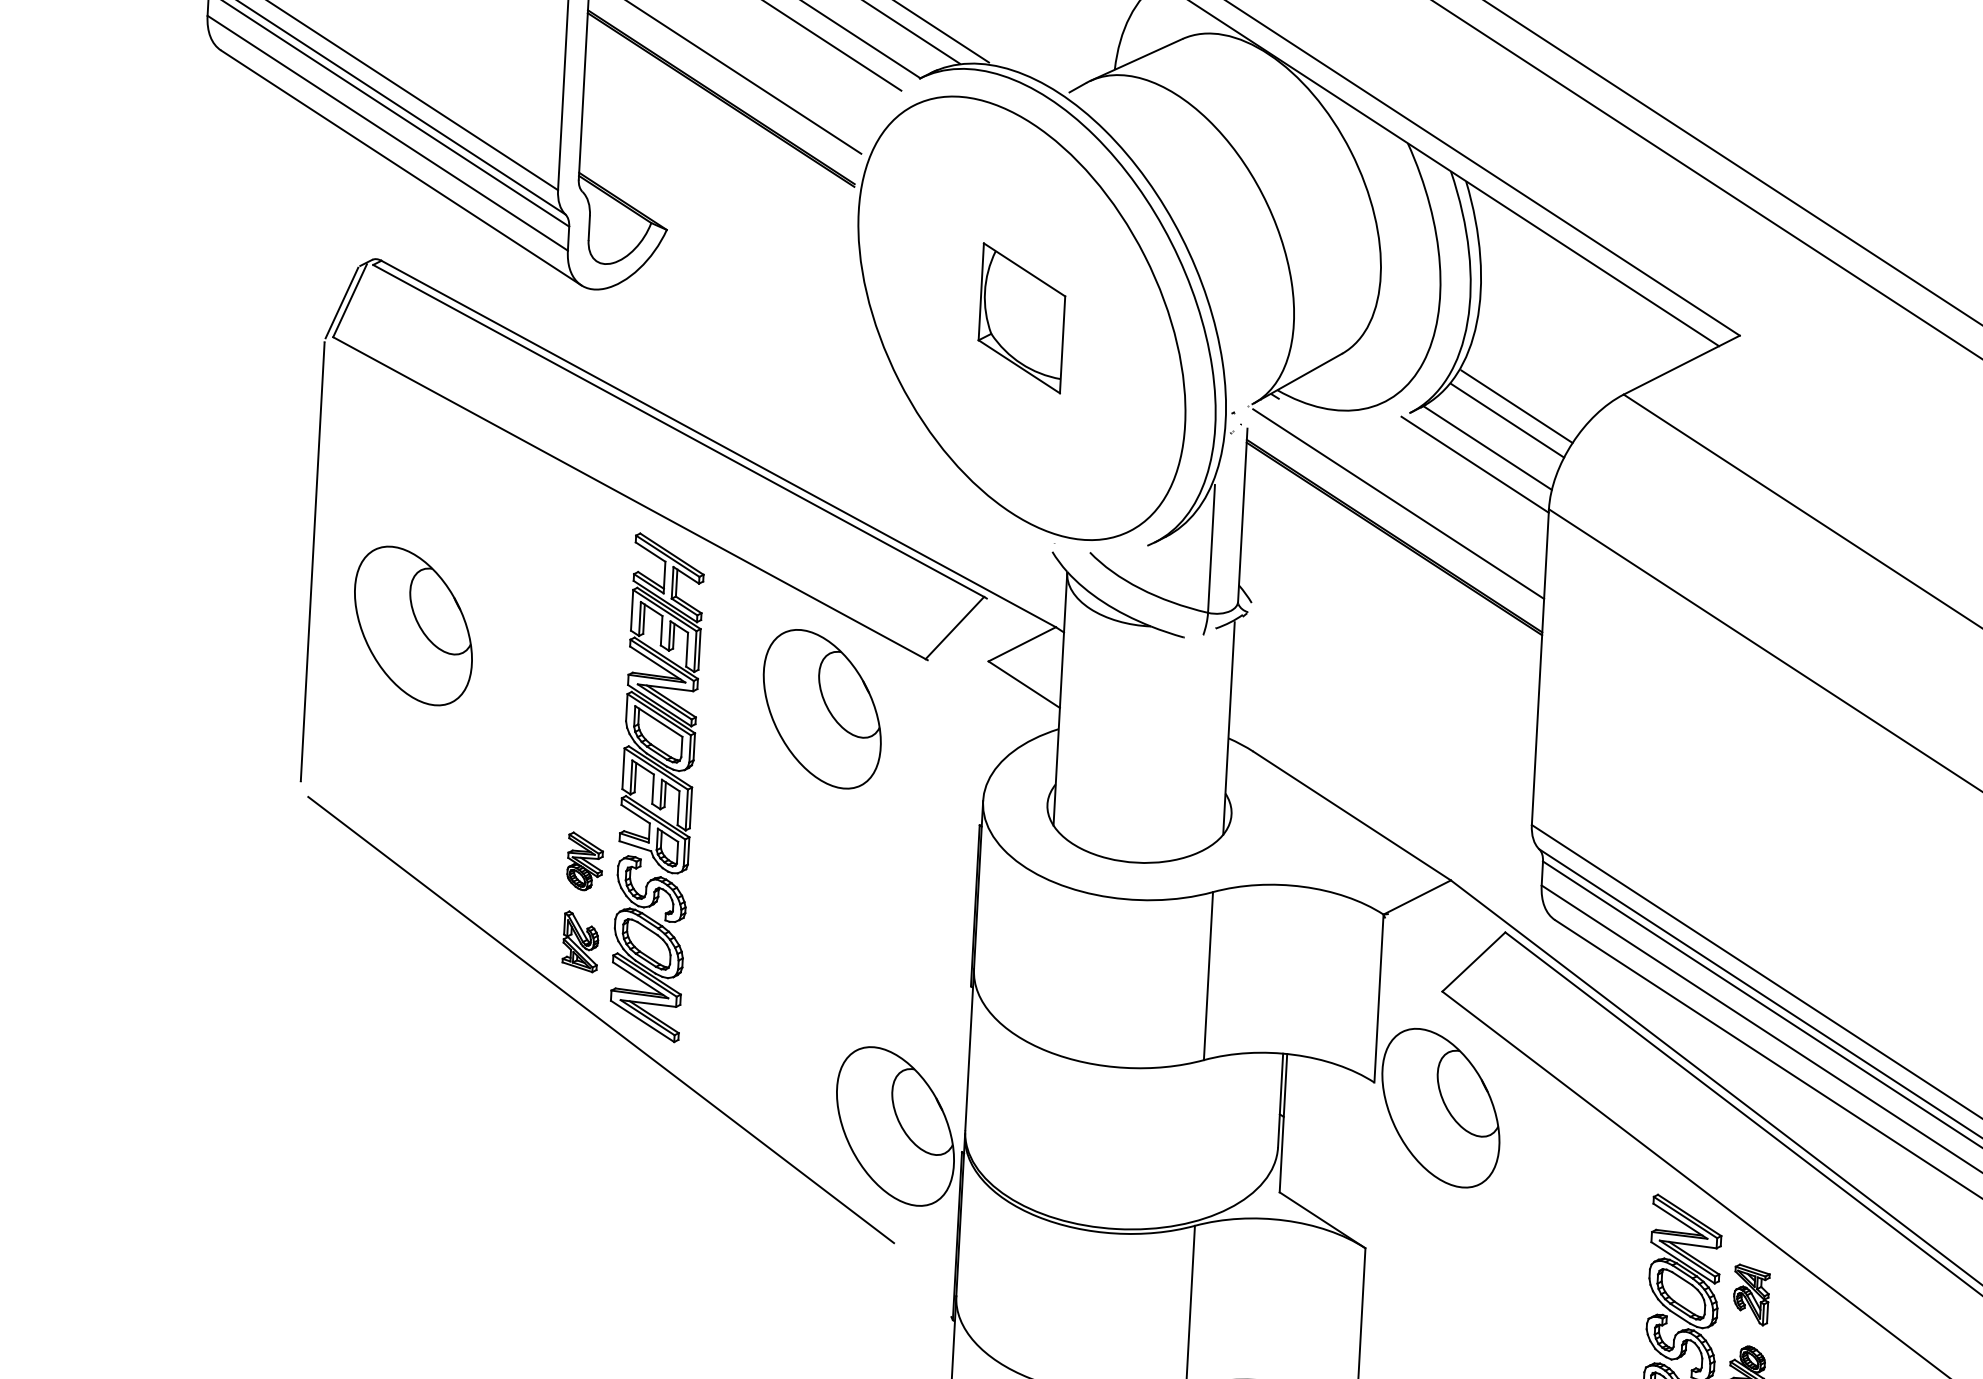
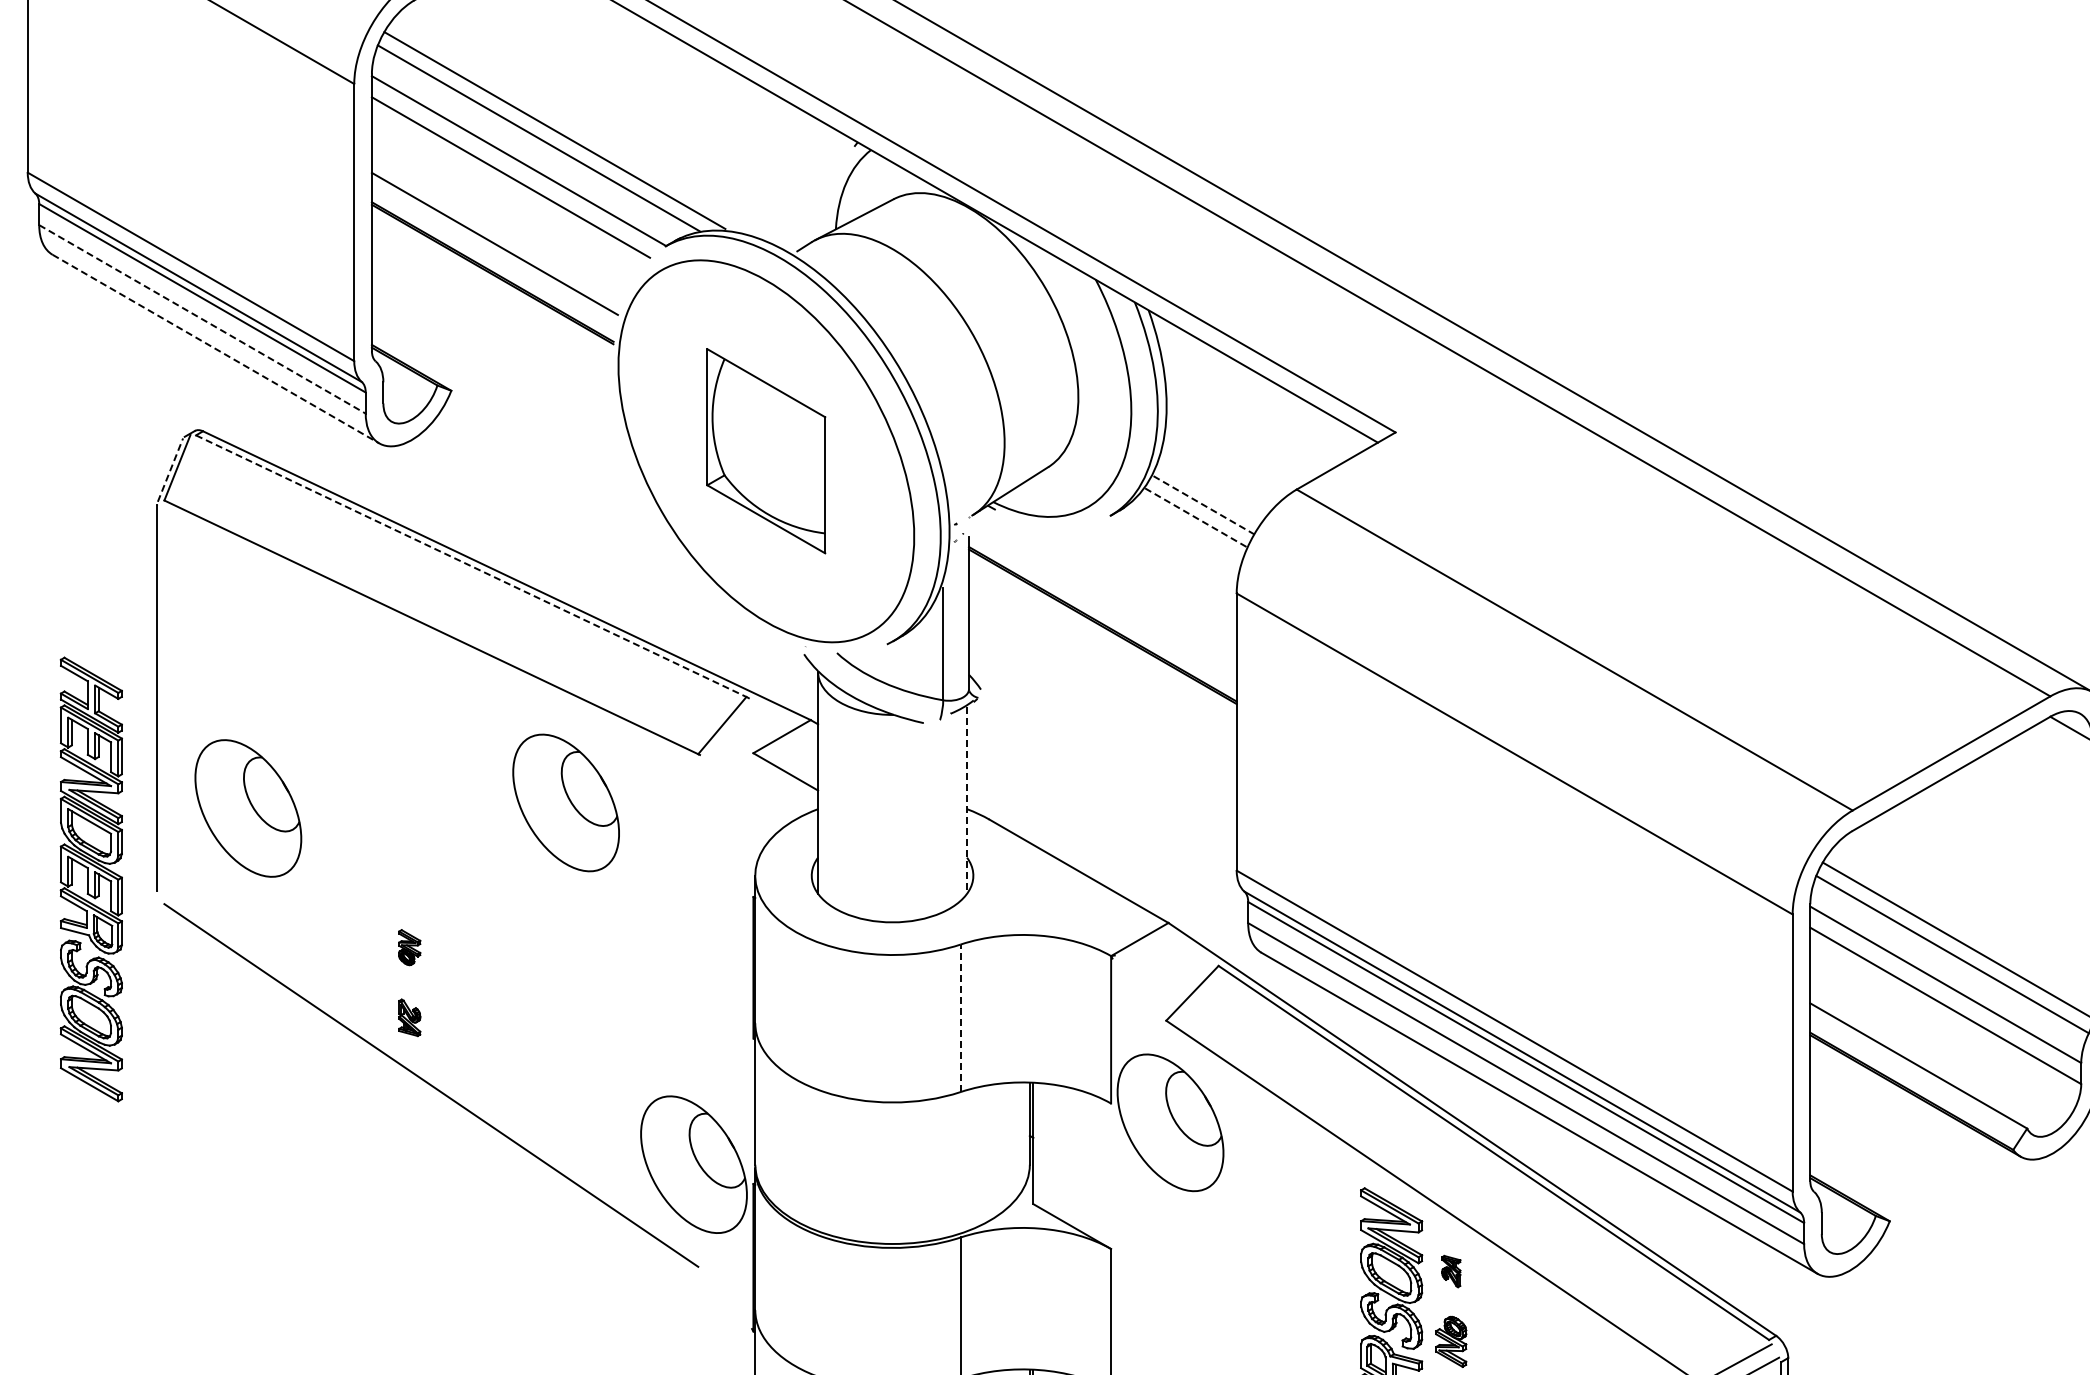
line: (387, 133) -> (202, 319), solid -> dashed
line: (400, 168) -> (215, 349), solid -> dashed
line: (342, 302) -> (170, 469), solid -> dashed
part: (1022, 318) -> (766, 451), size x1.6
line: (1517, 407) -> (1204, 505), solid -> dashed
line: (1507, 421) -> (1196, 518), solid -> dashed
line: (678, 431) -> (471, 566), solid -> dashed
line: (1486, 447) -> (1179, 542), removed
line: (1474, 464) -> (1169, 557), removed
line: (1398, 503) -> (1104, 595), removed
part: (413, 626) -> (248, 808), moved
part: (821, 708) -> (565, 802), moved
line: (1229, 729) -> (967, 801), solid -> dashed
part: (656, 787) -> (90, 879), moved
part: (584, 861) -> (409, 947), size x0.7
part: (580, 941) -> (409, 1017), size x0.7
line: (1208, 976) -> (960, 1018), solid -> dashed
part: (1751, 1294) -> (1451, 1271), size x0.6

